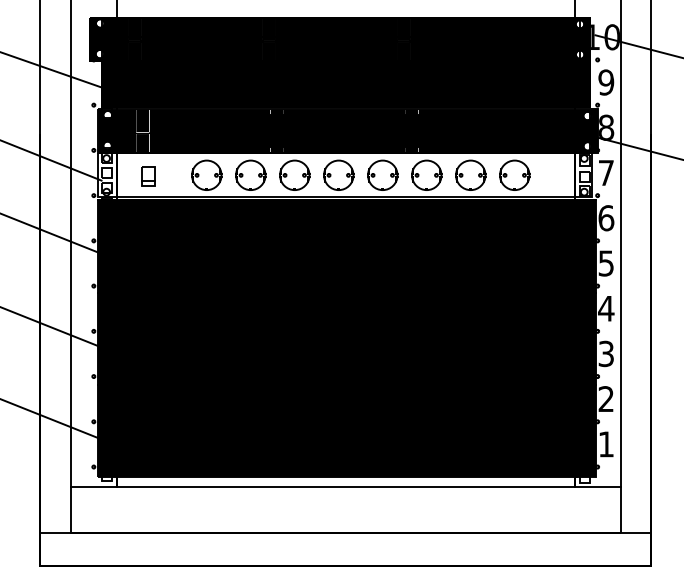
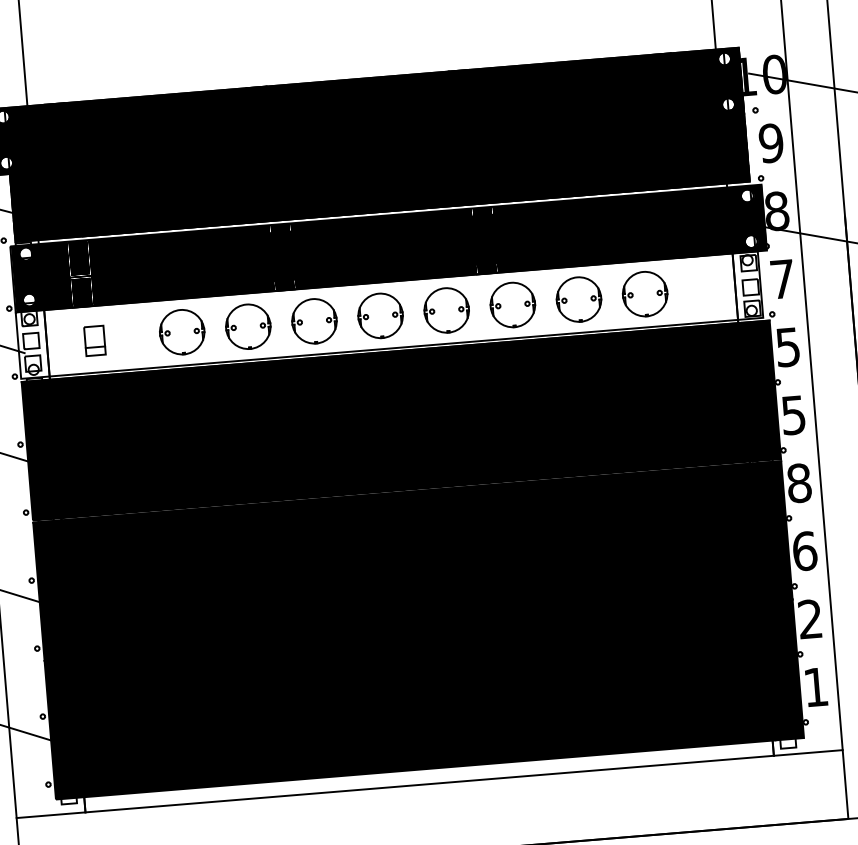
text: (606, 218) -> (788, 347), 6 -> 5
text: (606, 308) -> (799, 482), 4 -> 8
text: (606, 353) -> (805, 550), 3 -> 6

